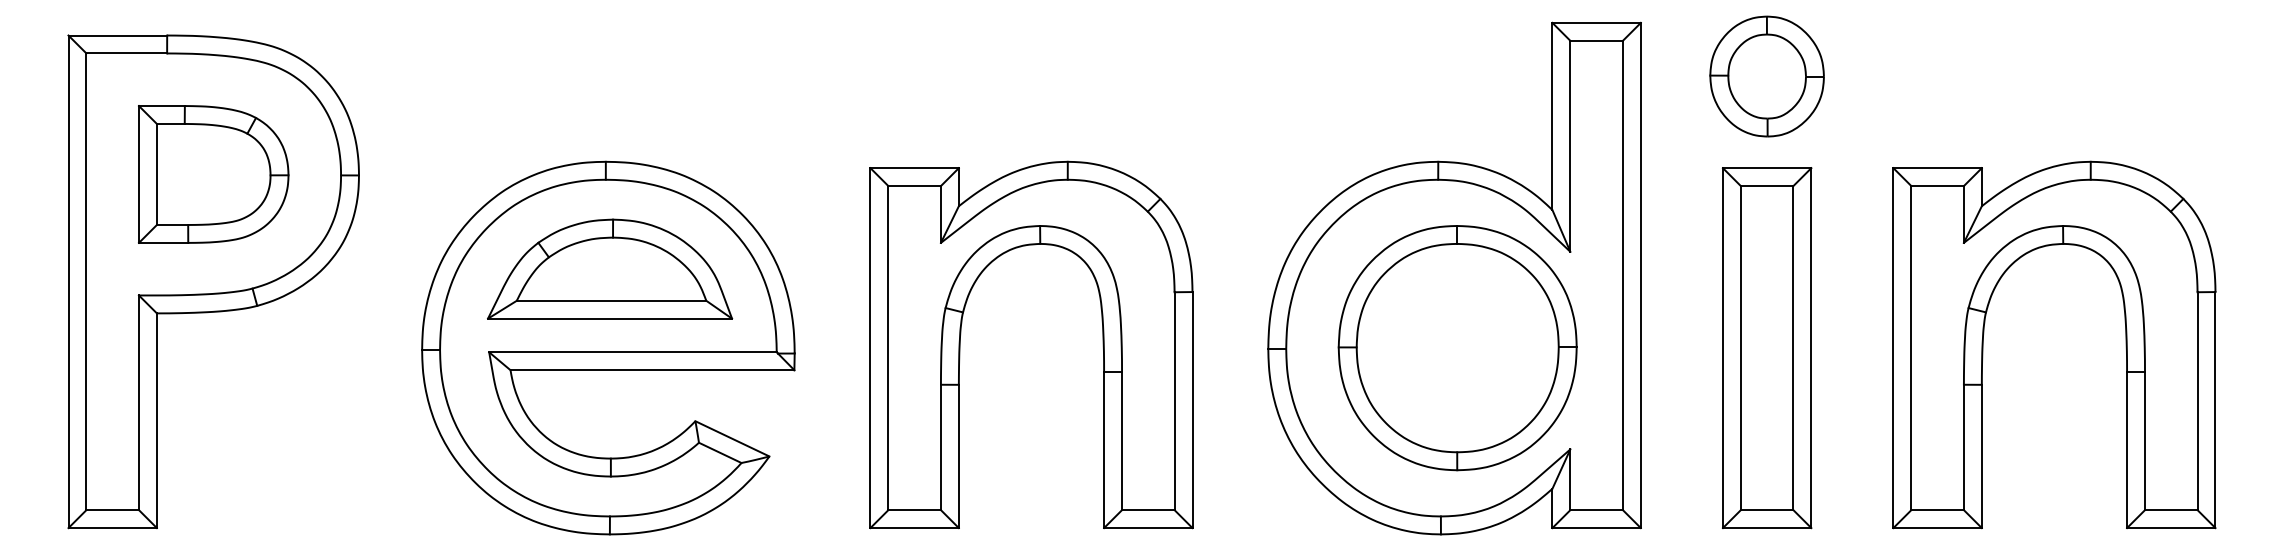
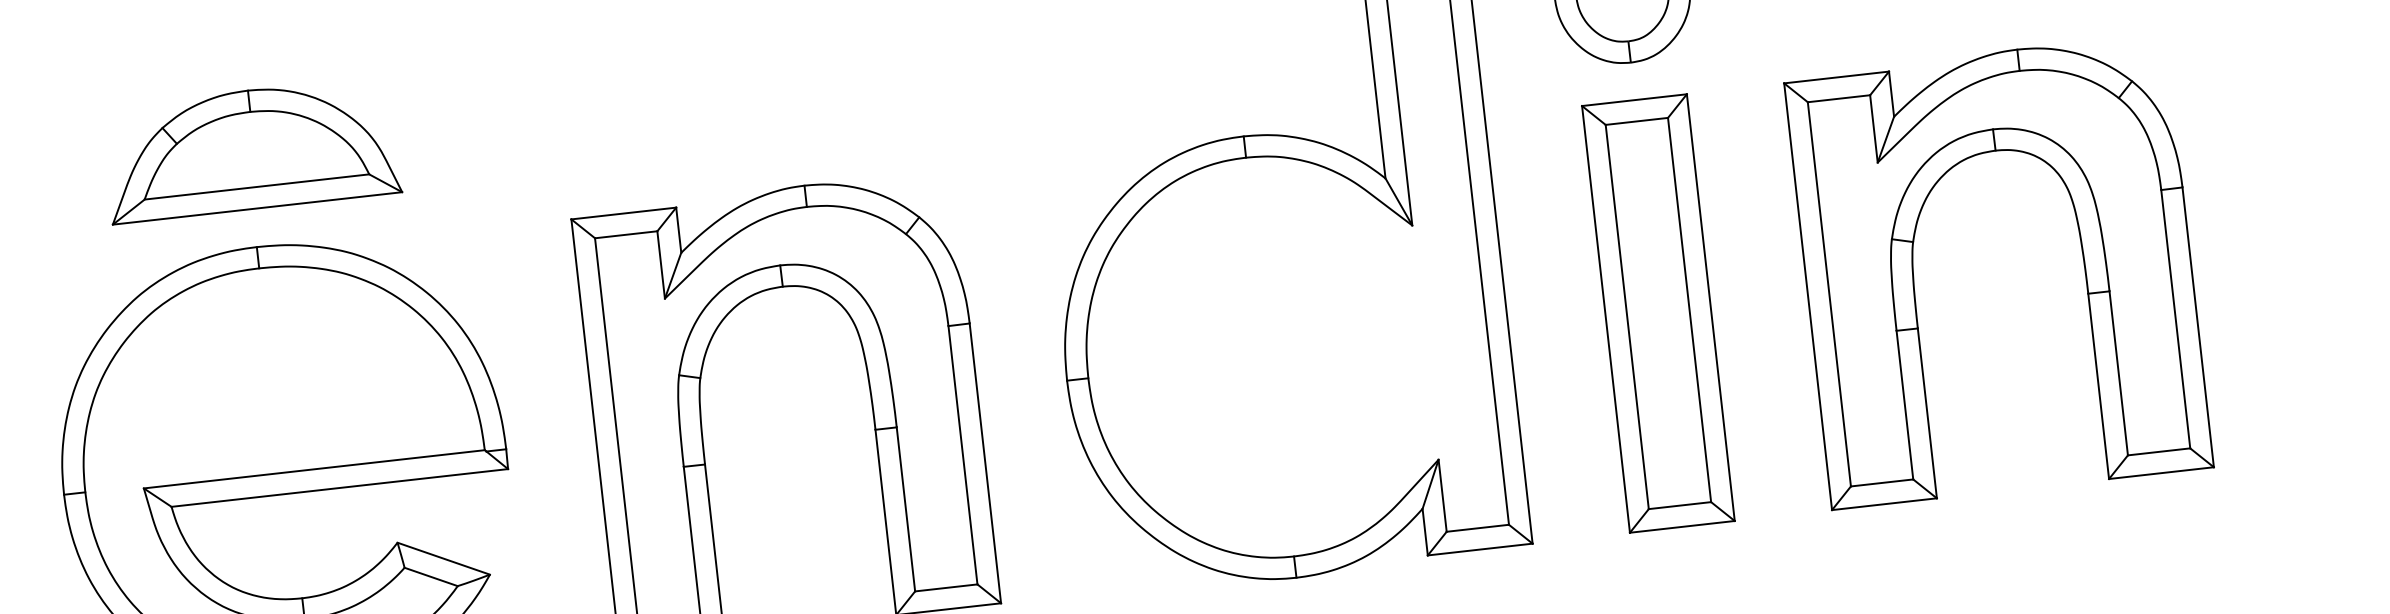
part: (610, 268) -> (251, 148), moved
part: (1457, 348) -> (1291, 355), removed

